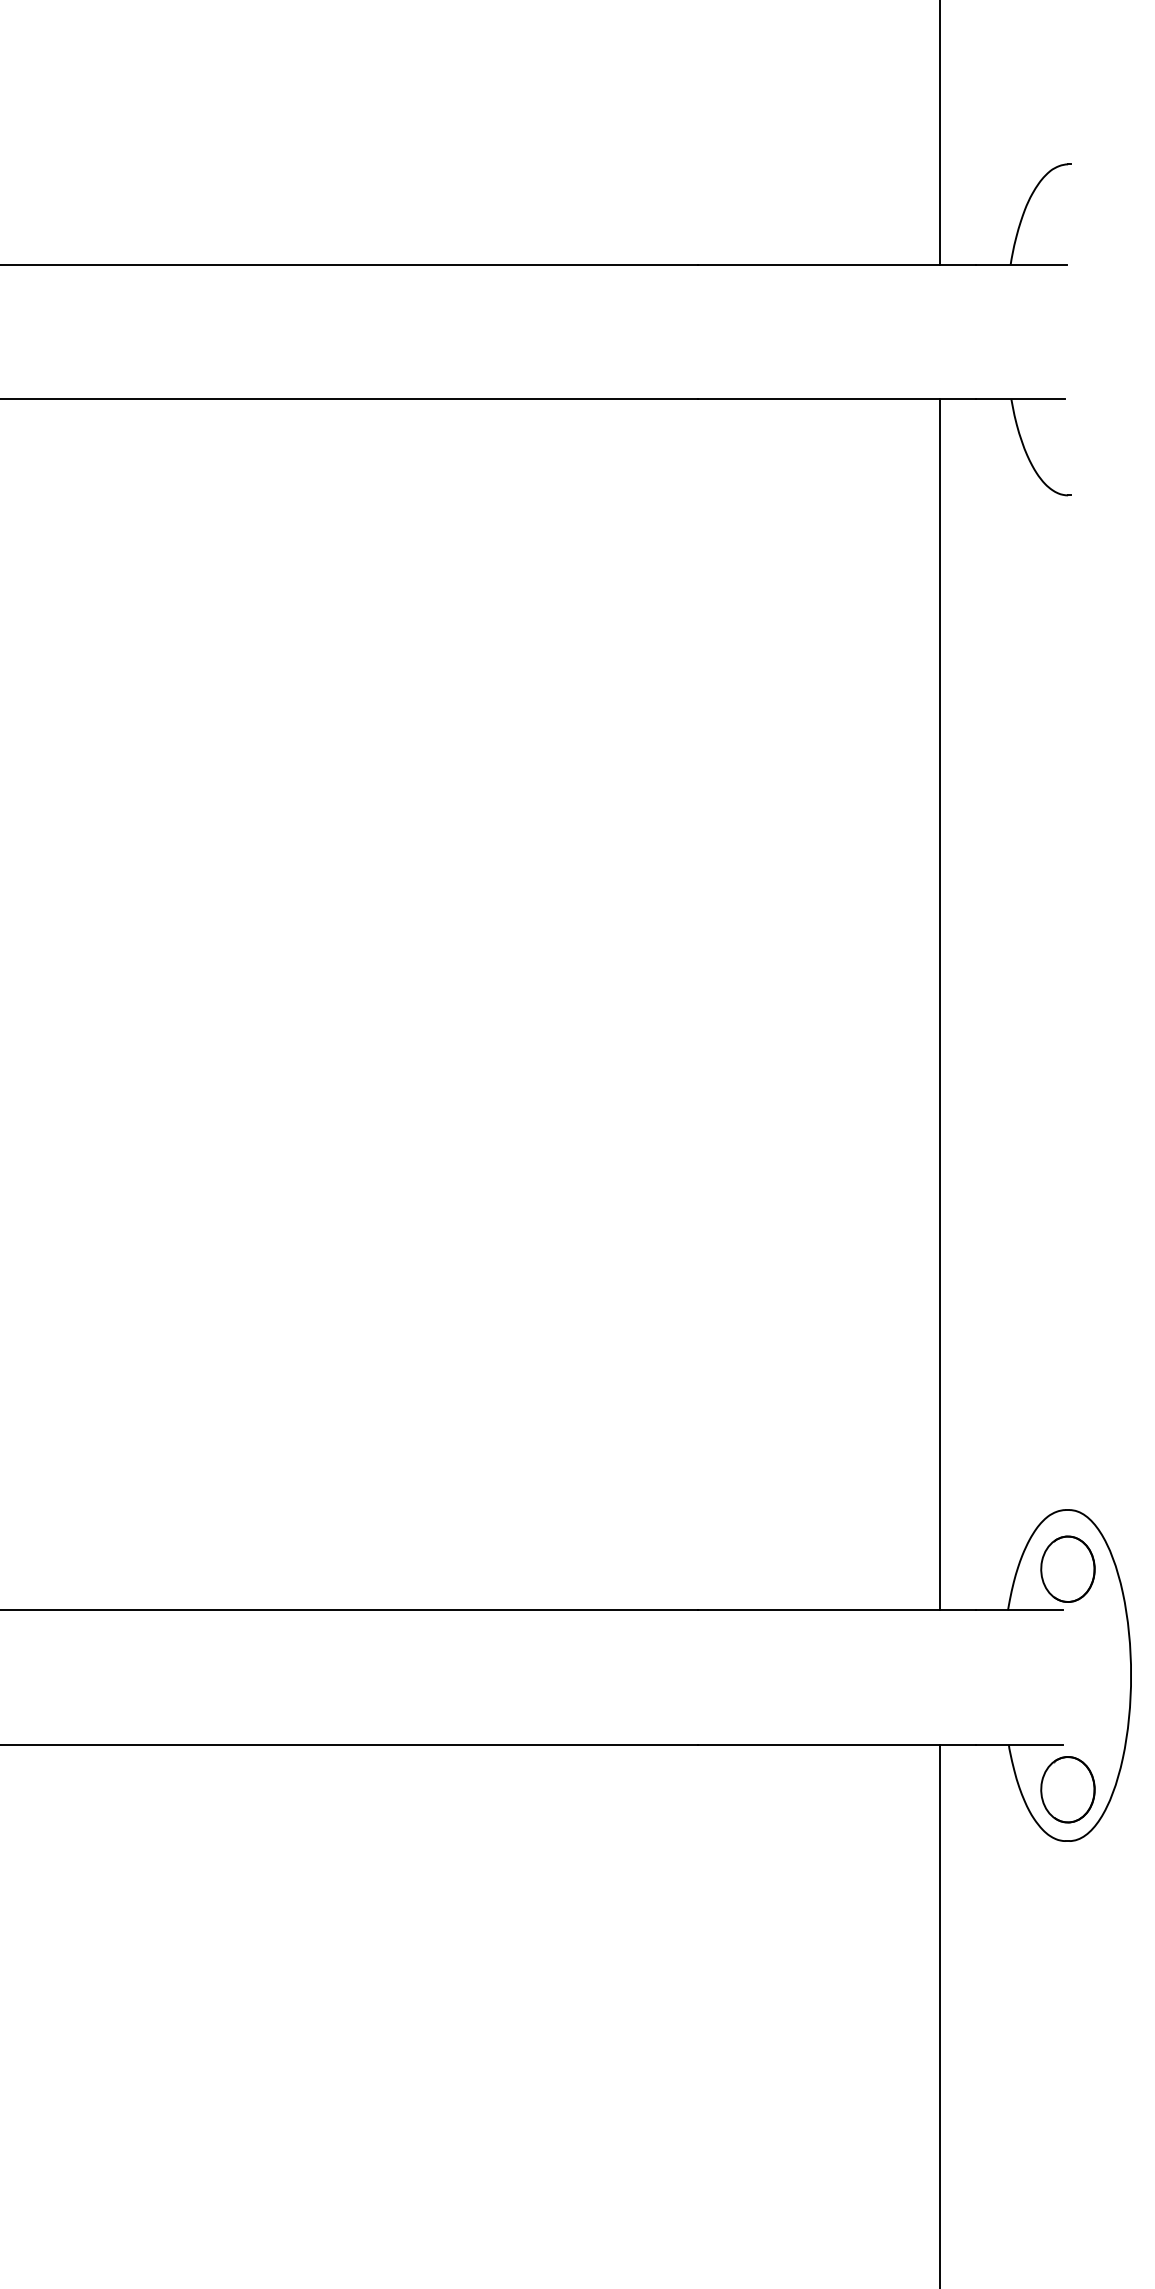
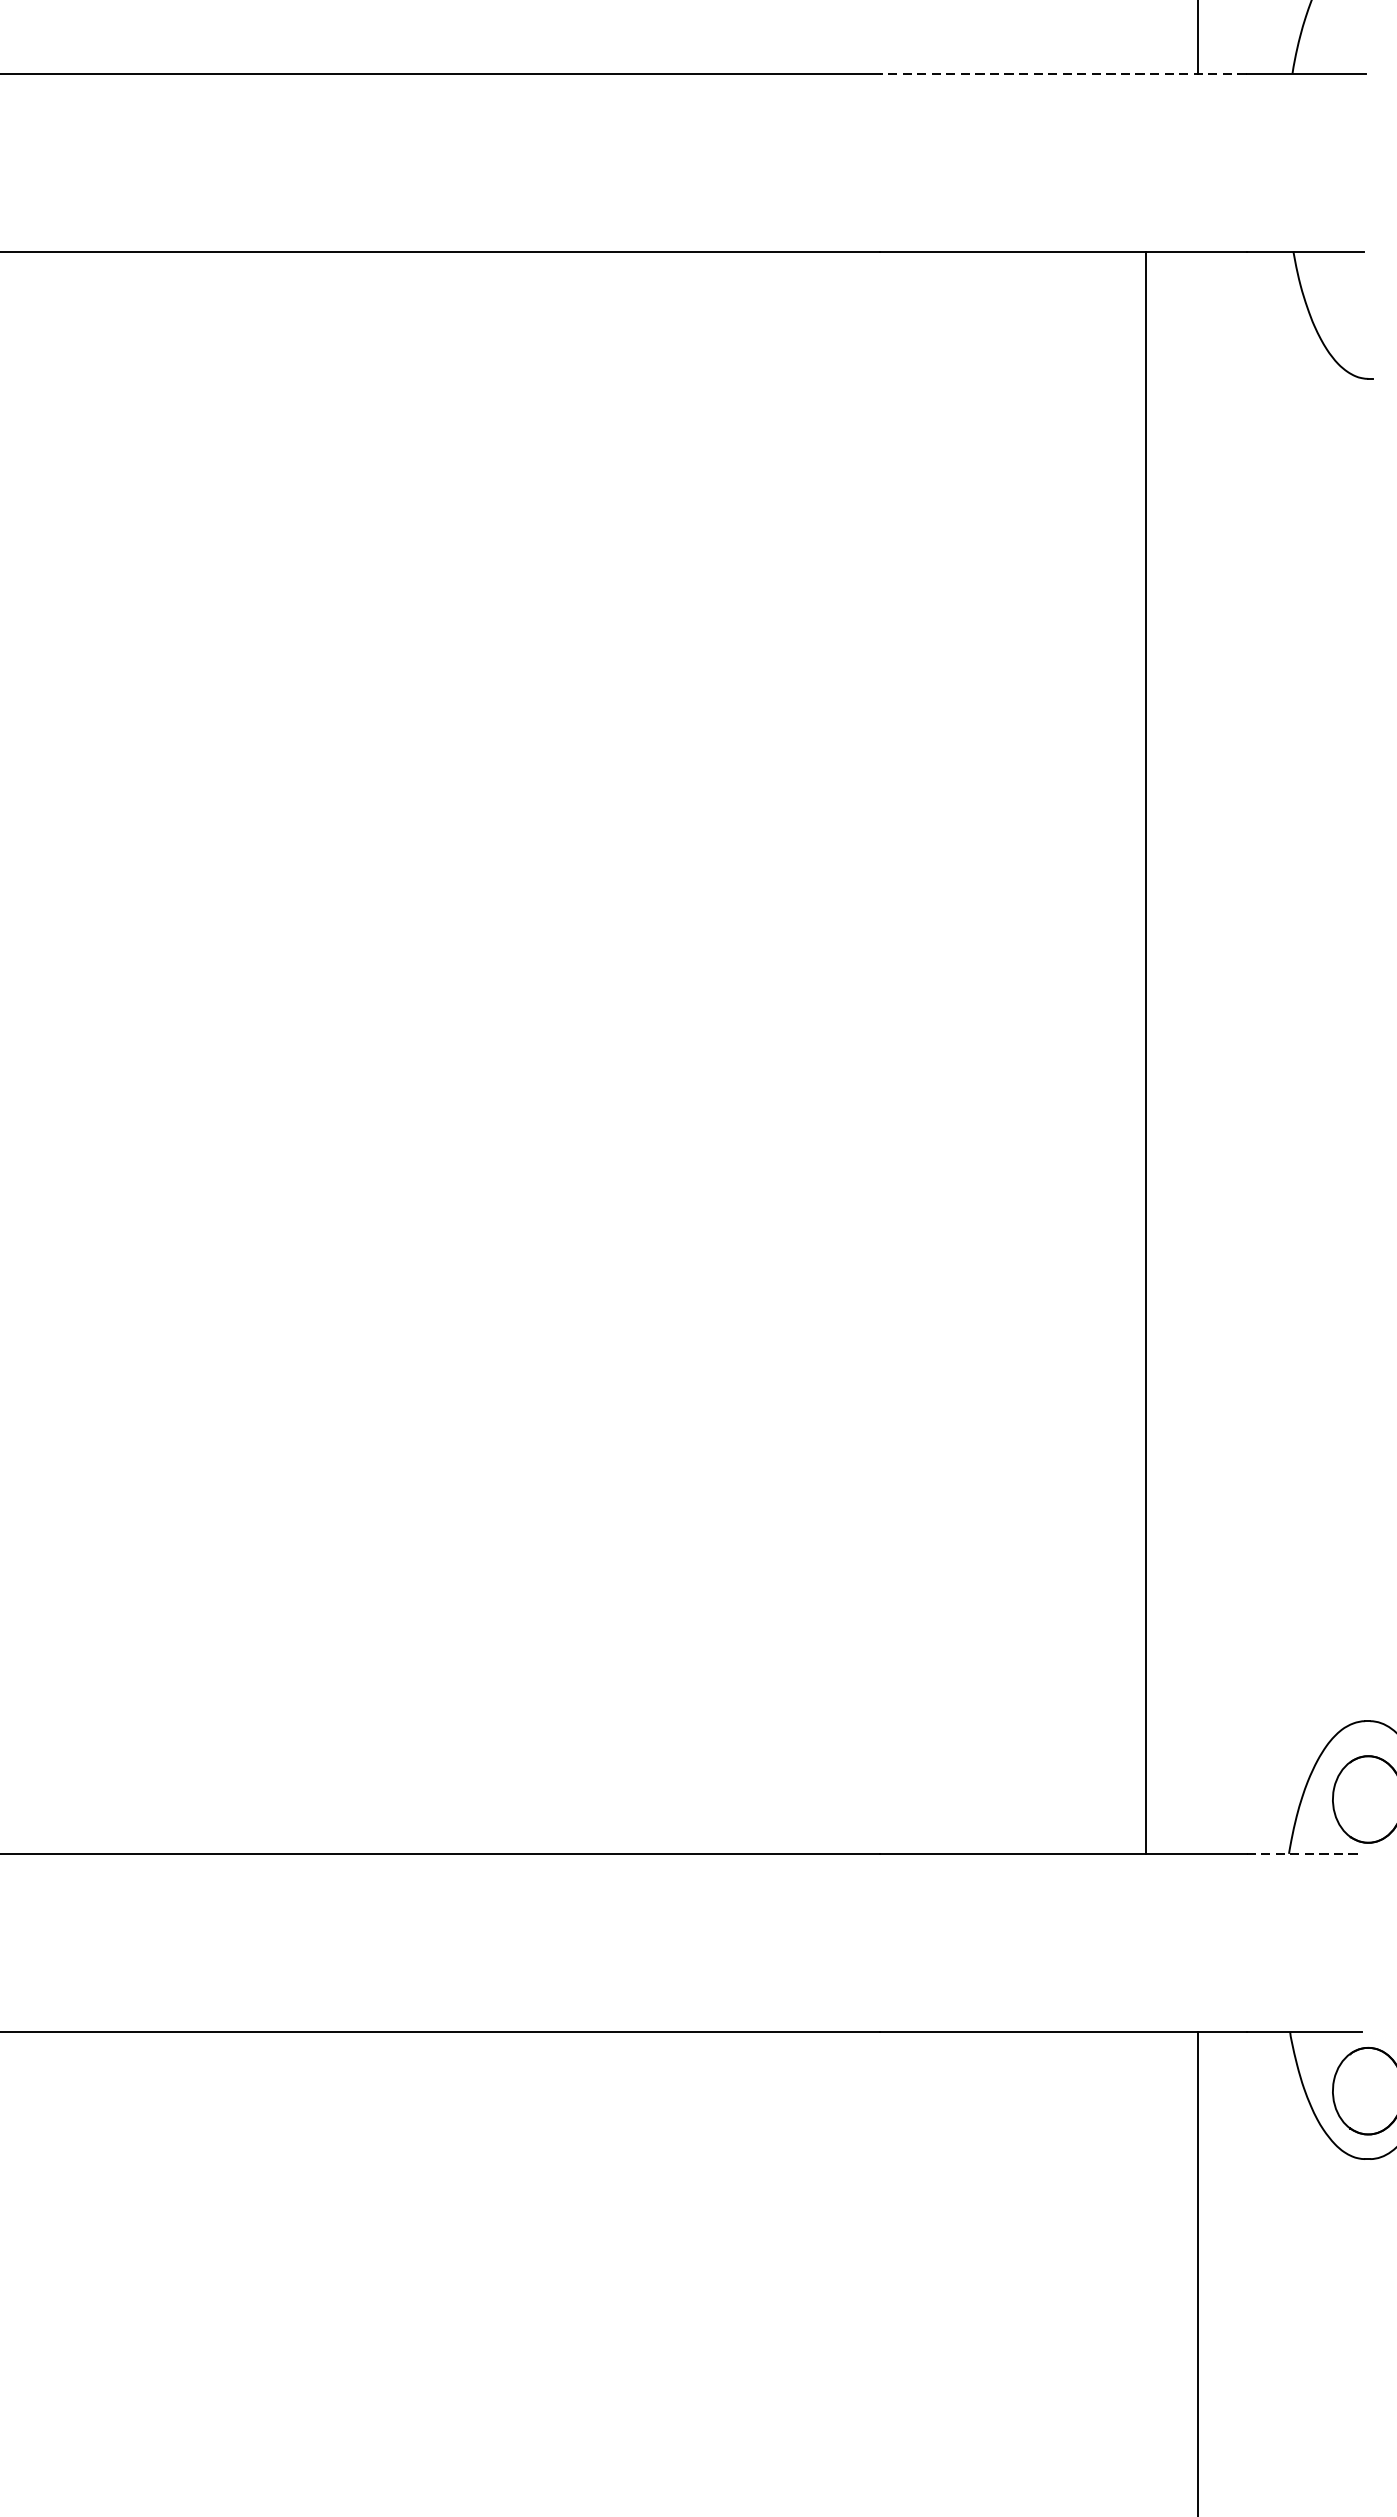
line: (837, 264) -> (1063, 73), solid -> dashed
line: (939, 1004) -> (1145, 1052), moved
line: (1019, 1610) -> (1304, 1854), solid -> dashed

